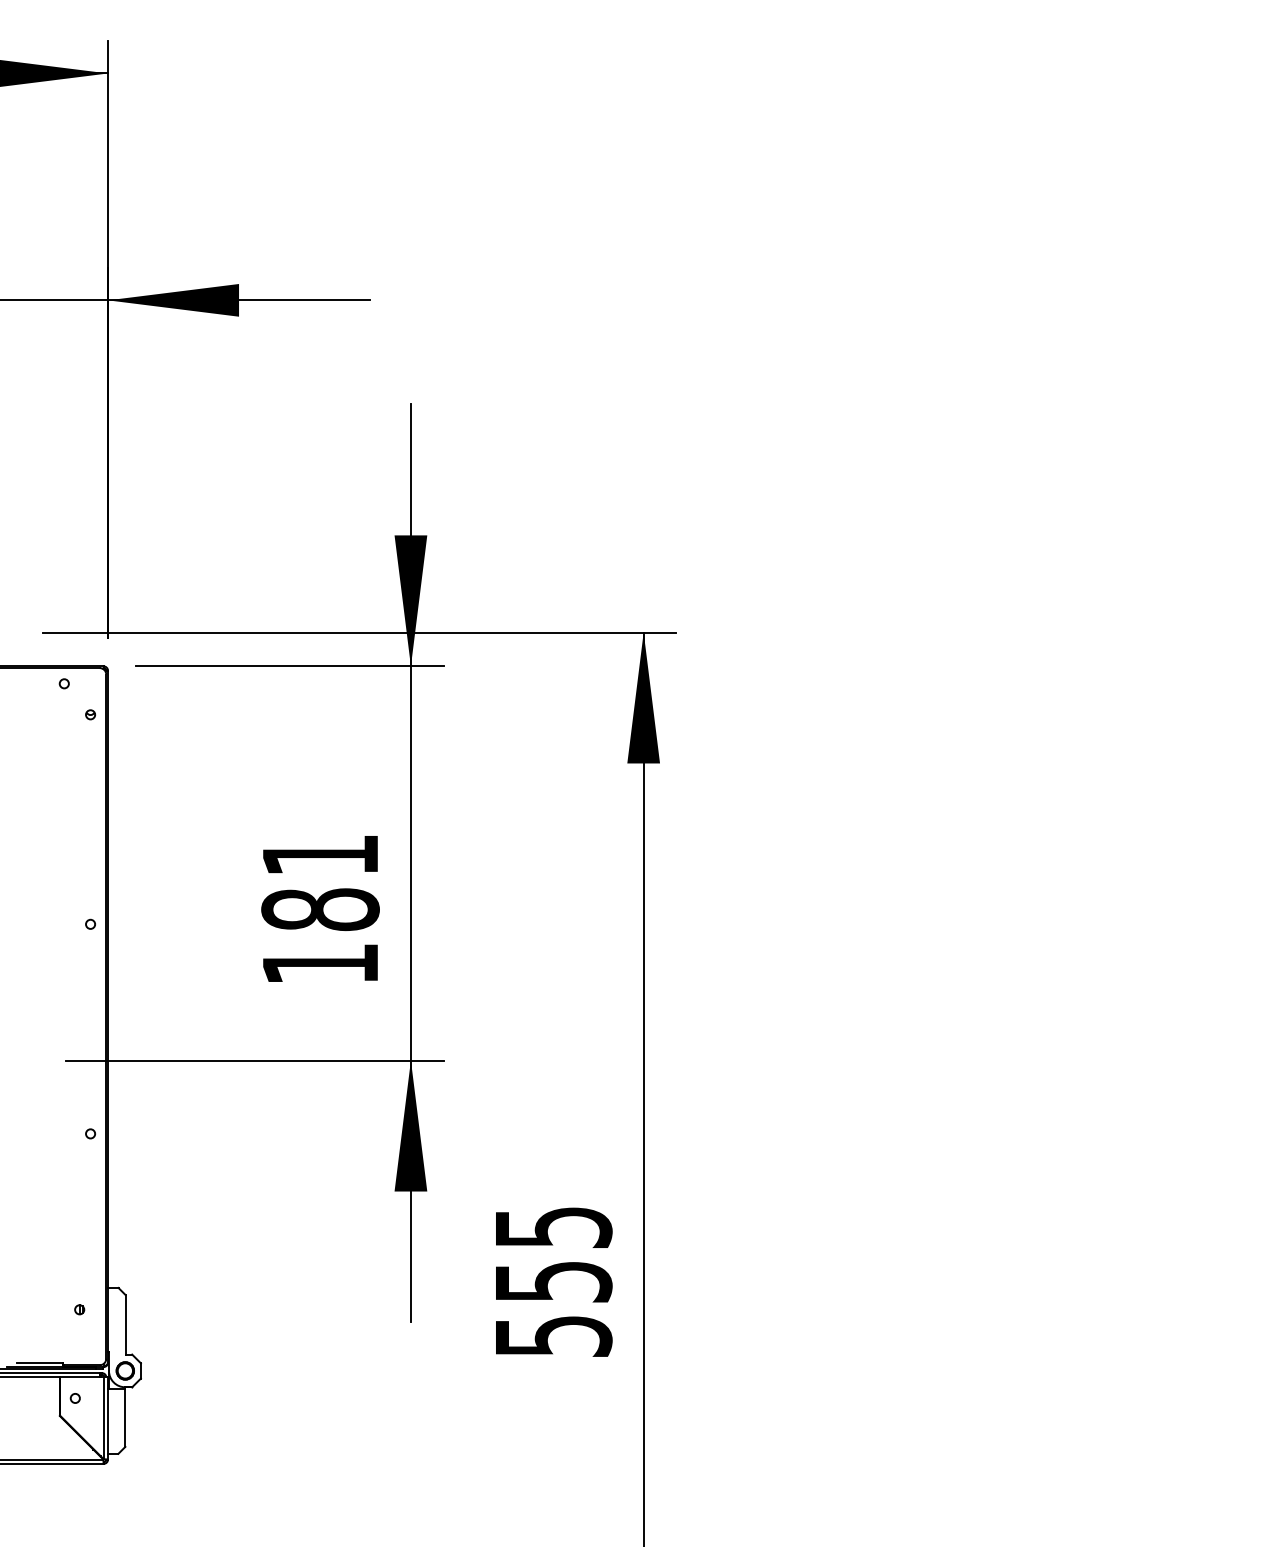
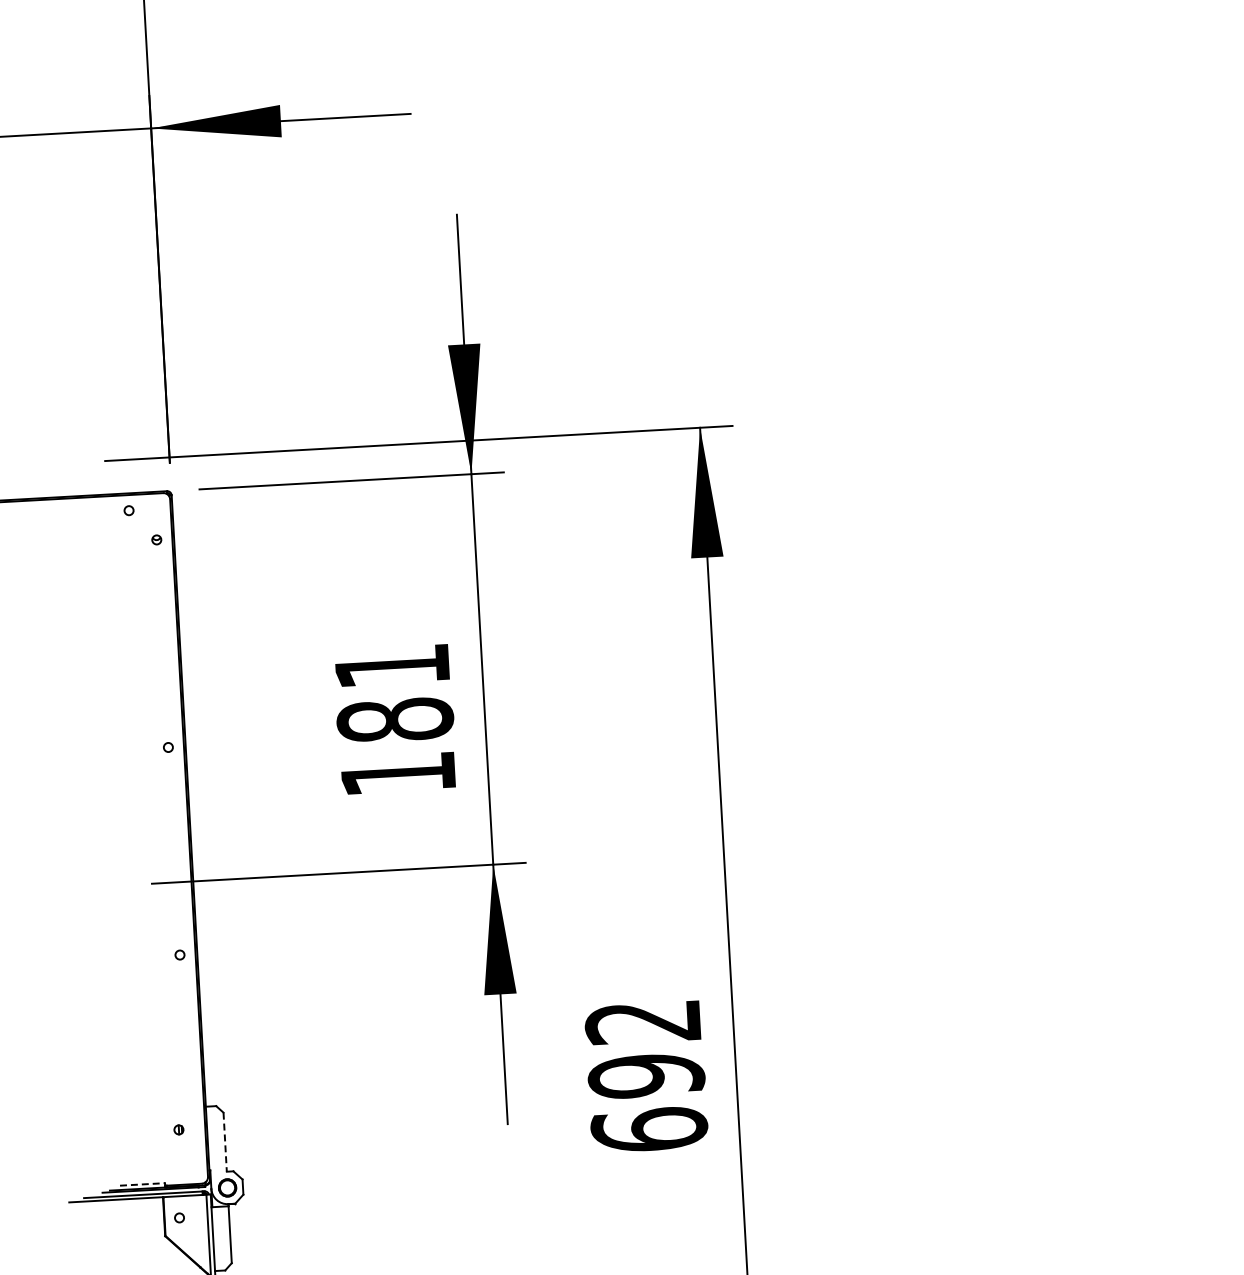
text: (553, 1282) -> (646, 1076), 555 -> 692
line: (125, 1324) -> (225, 1141), solid -> dashed
line: (39, 1362) -> (142, 1184), solid -> dashed

